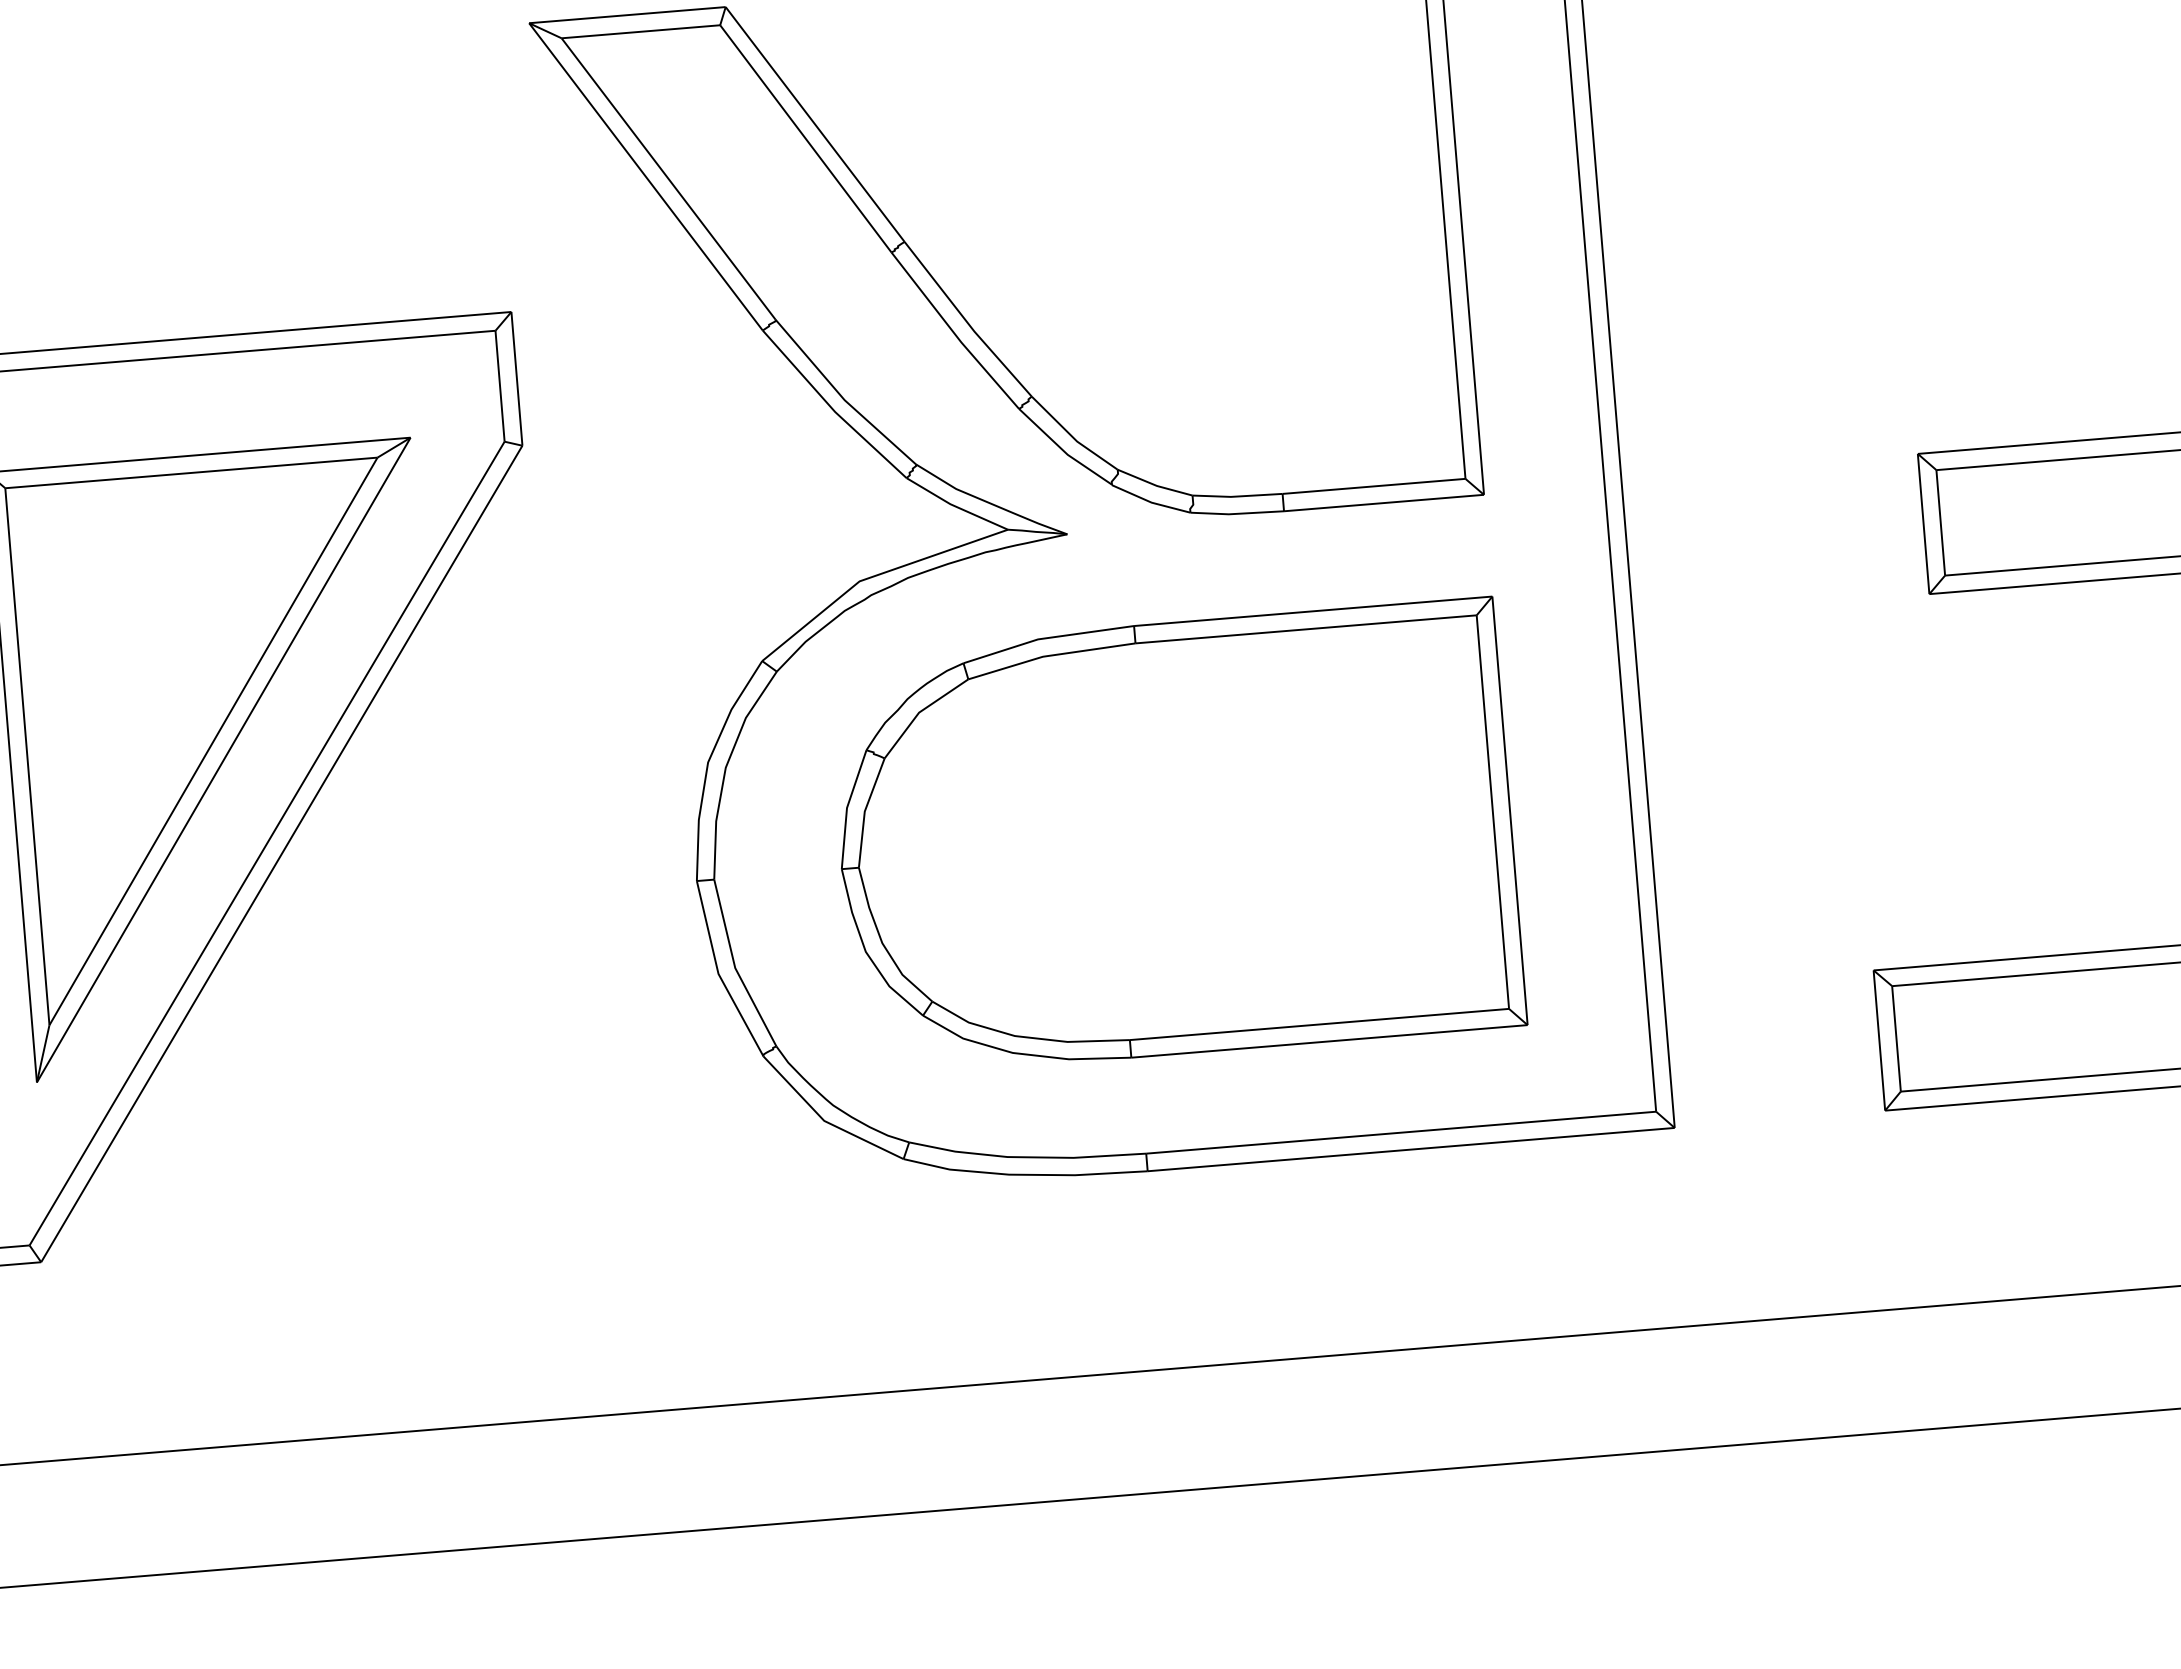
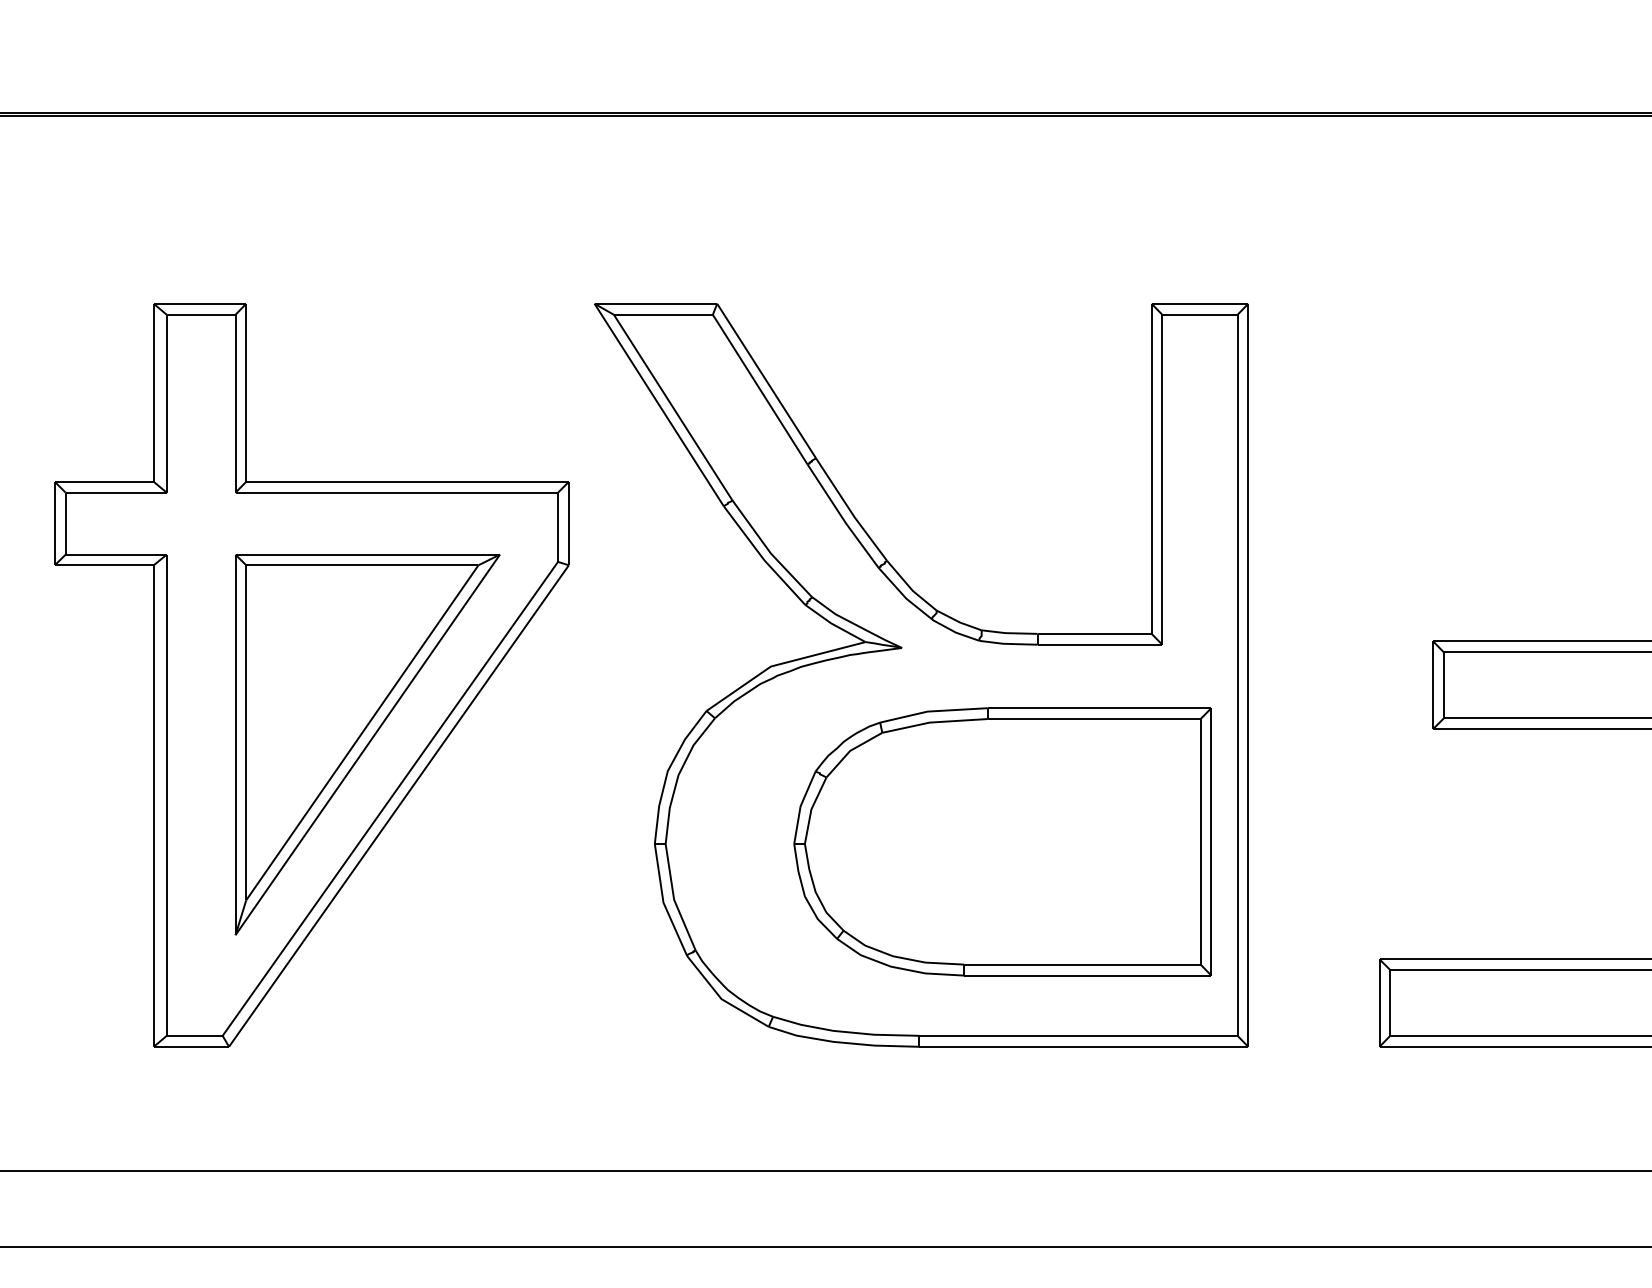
part: (1175, 837) -> (1002, 841), moved

